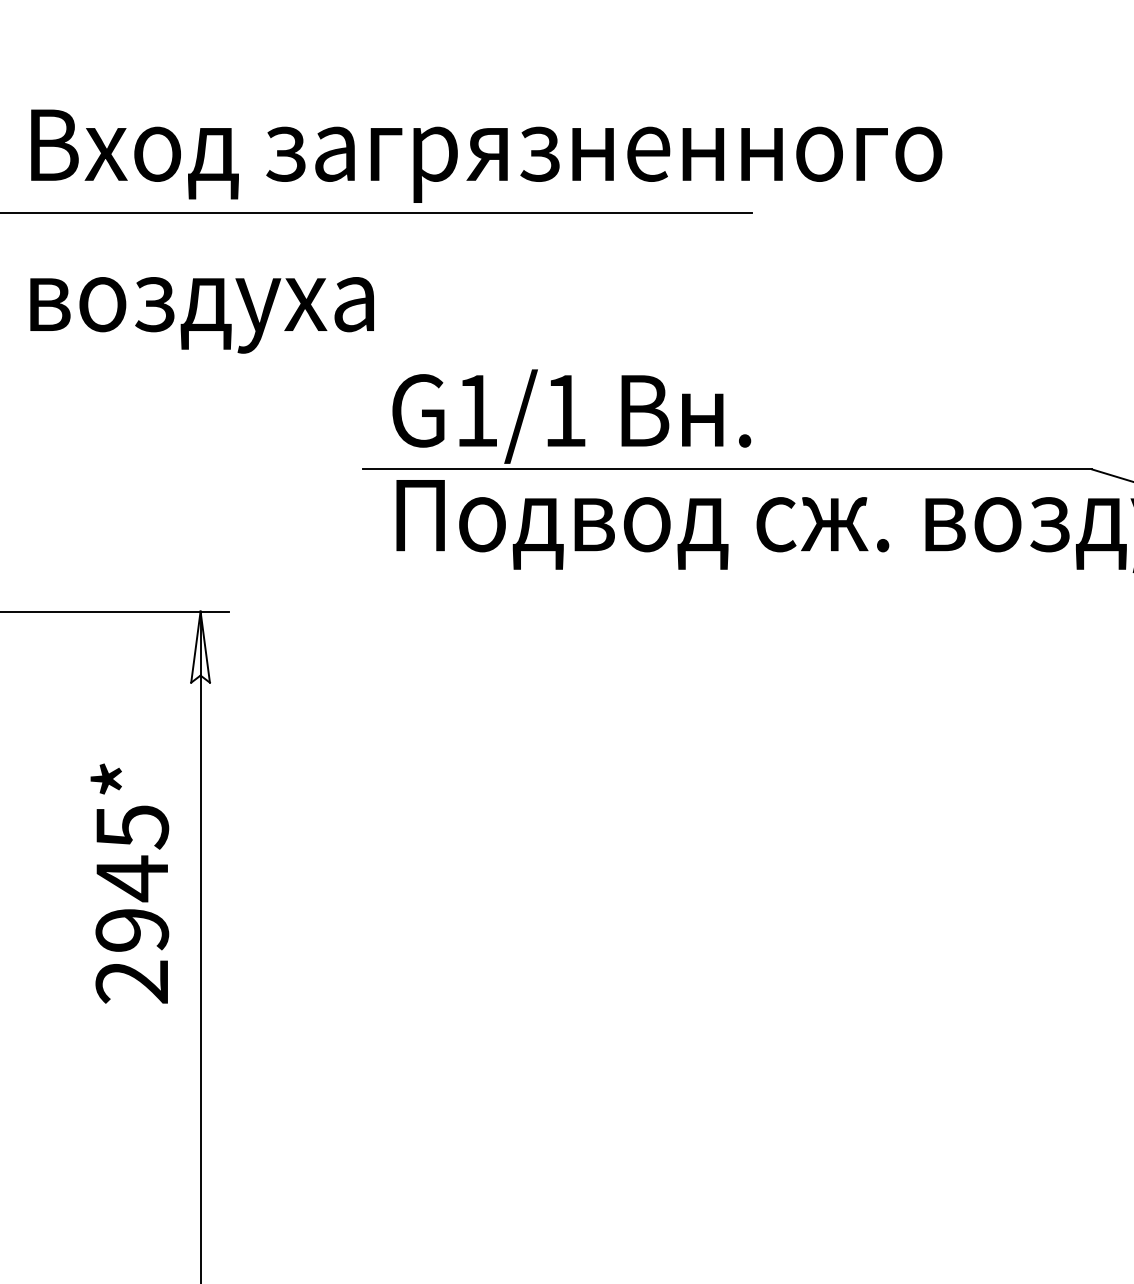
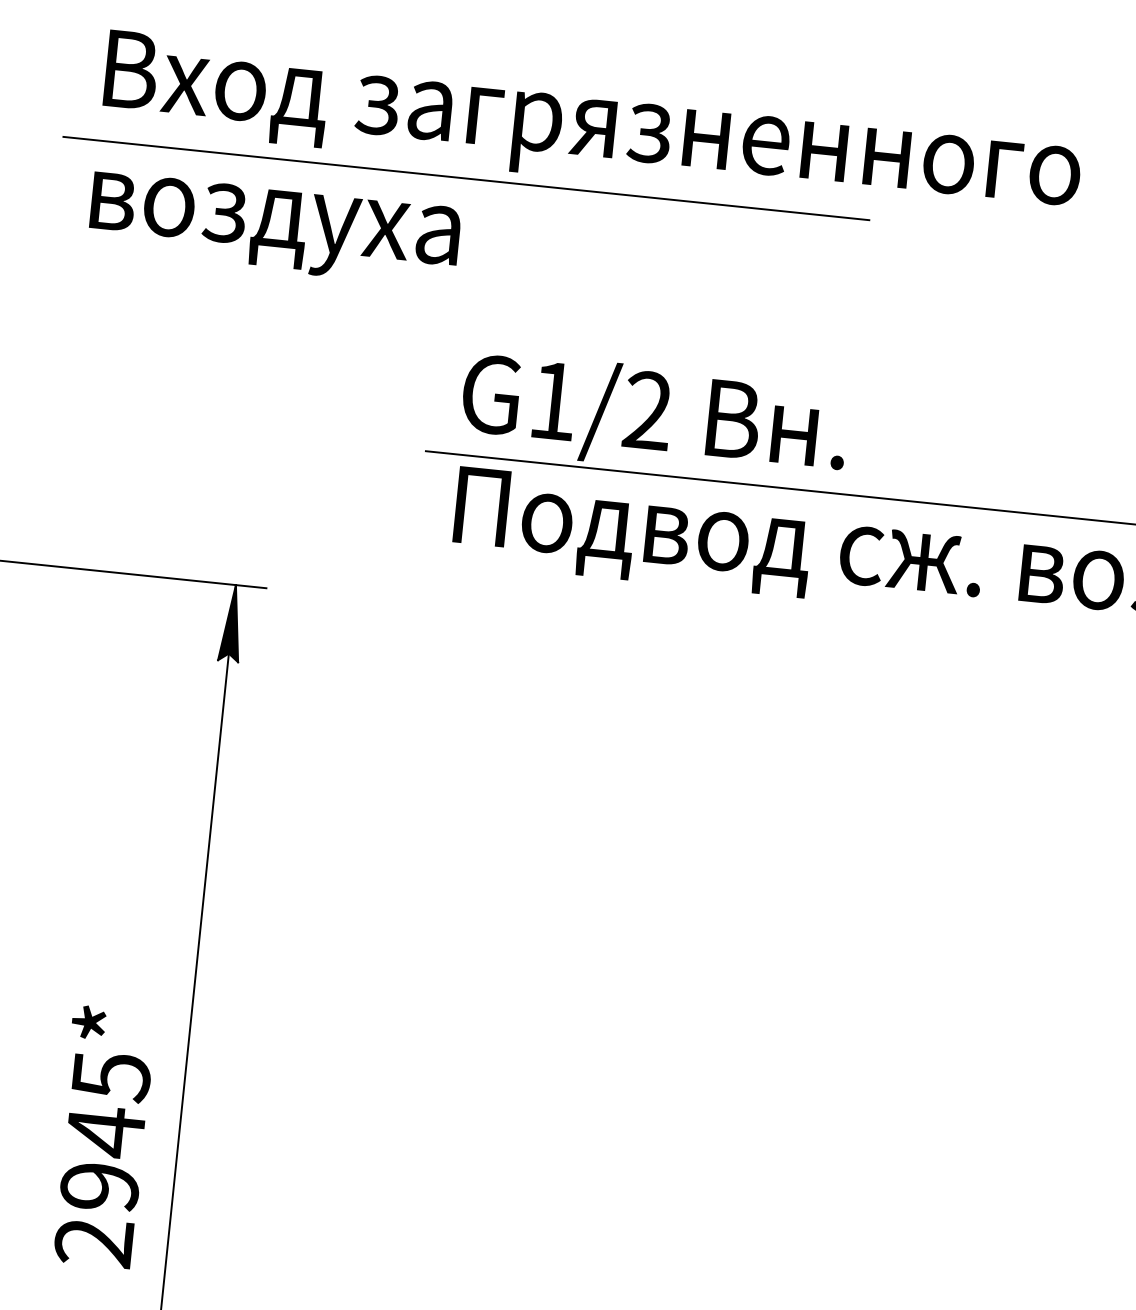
text: (201, 315) -> (273, 230), moved
text: (564, 410) -> (647, 410), G1/1 -> G1/2
fill: (200, 646) -> (232, 622), added
text: (129, 883) -> (102, 1136), moved

